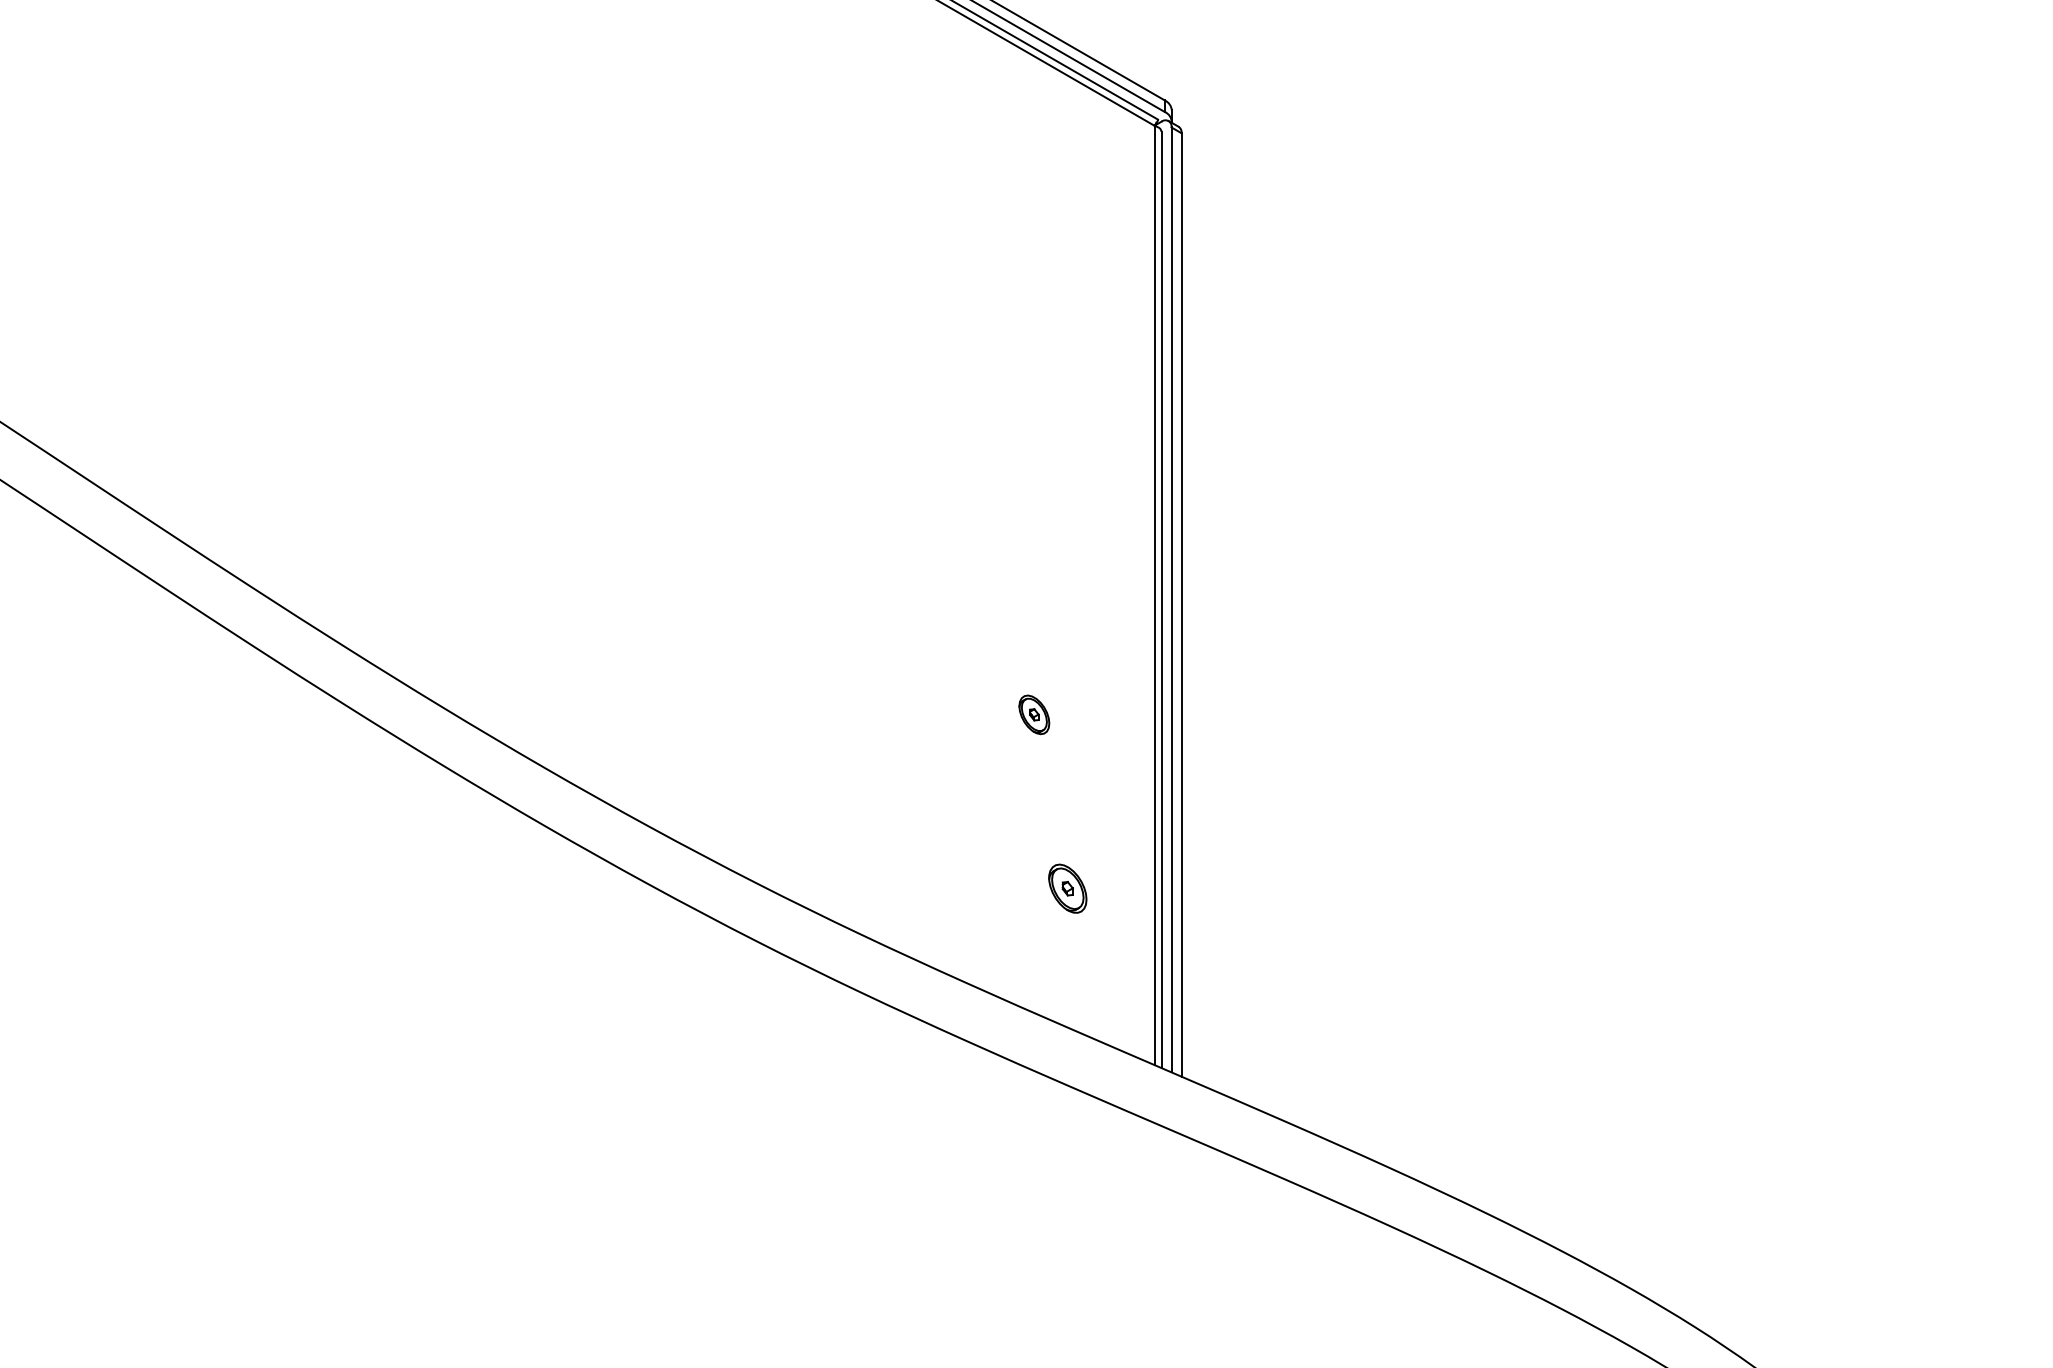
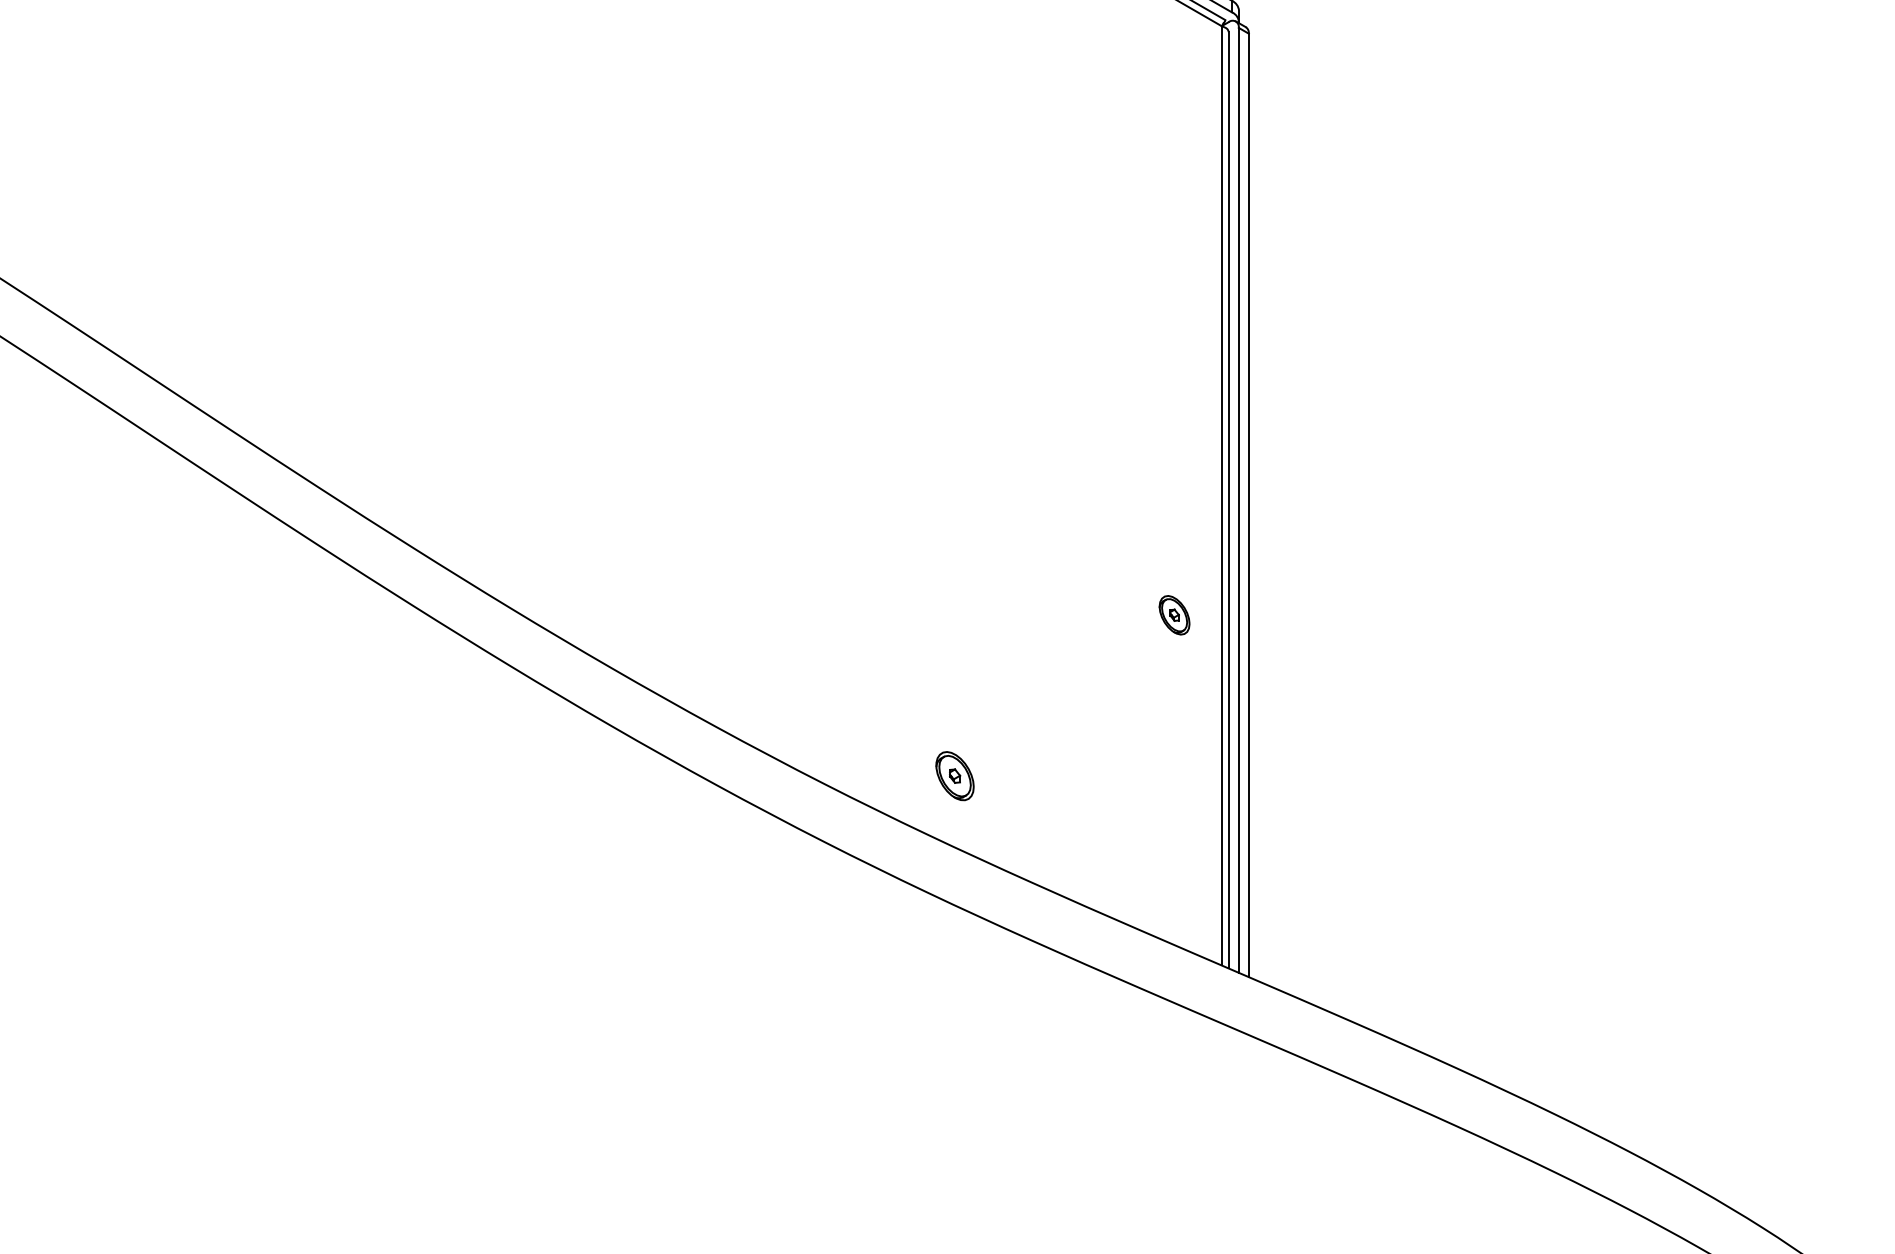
part: (1034, 714) -> (1174, 614), moved
part: (1067, 888) -> (954, 775), moved

